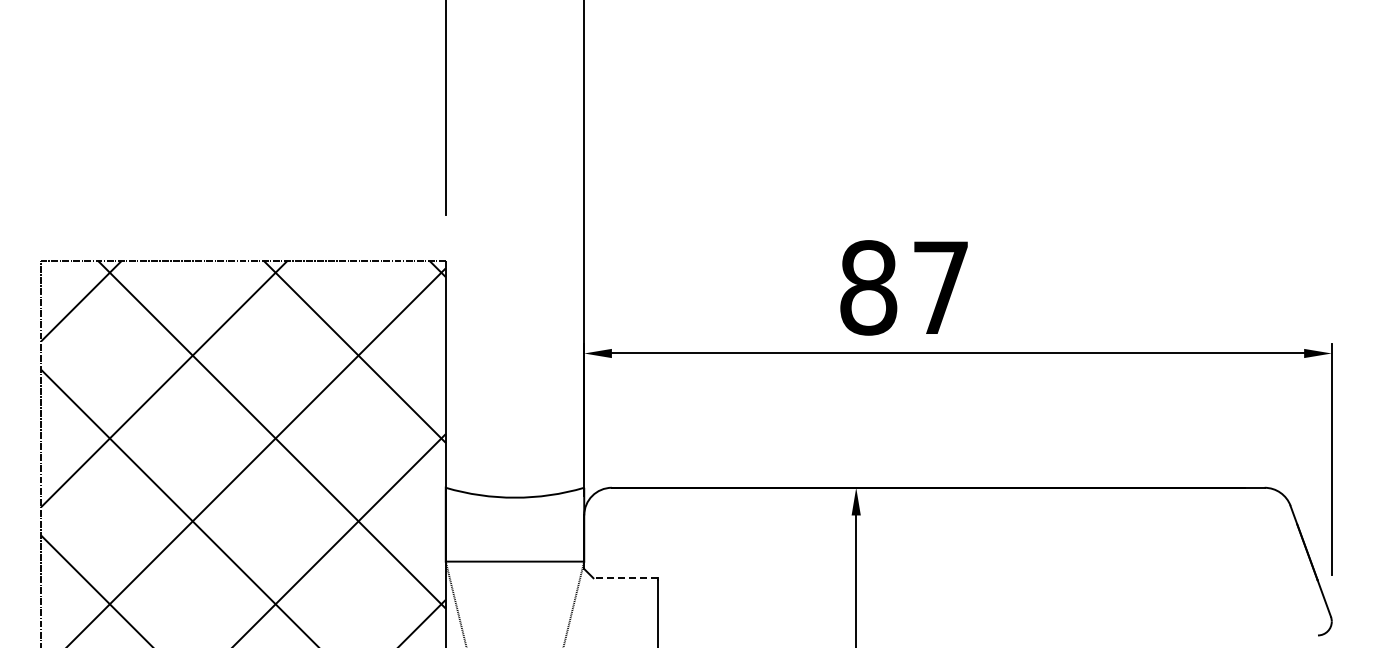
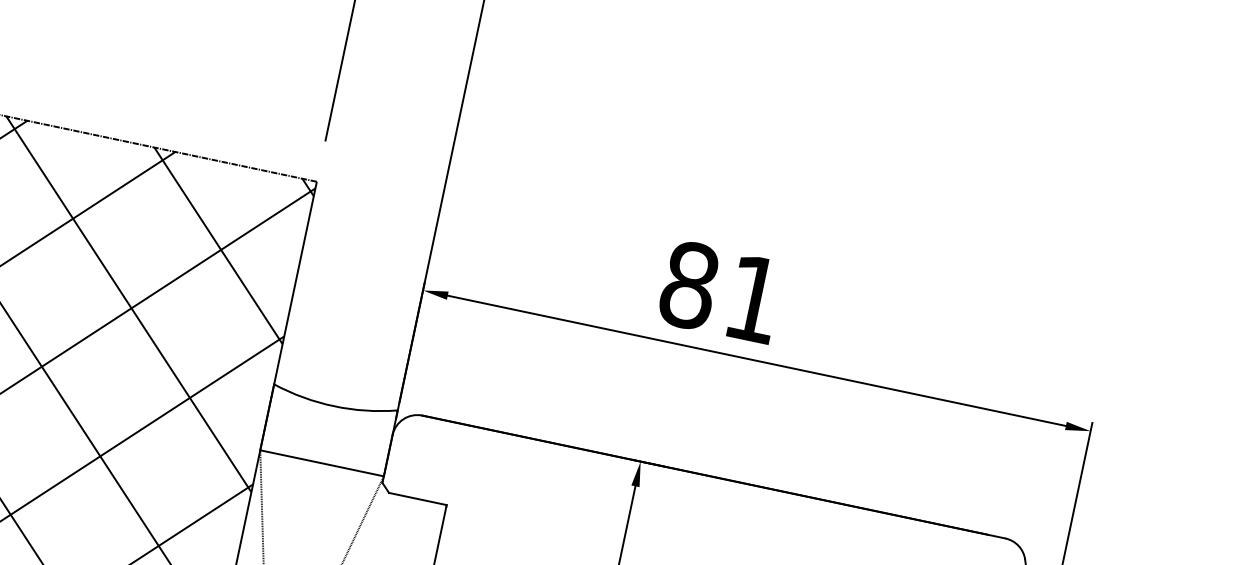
text: (940, 287) -> (753, 298), 87 -> 81
line: (625, 578) -> (417, 499), dashed -> solid

